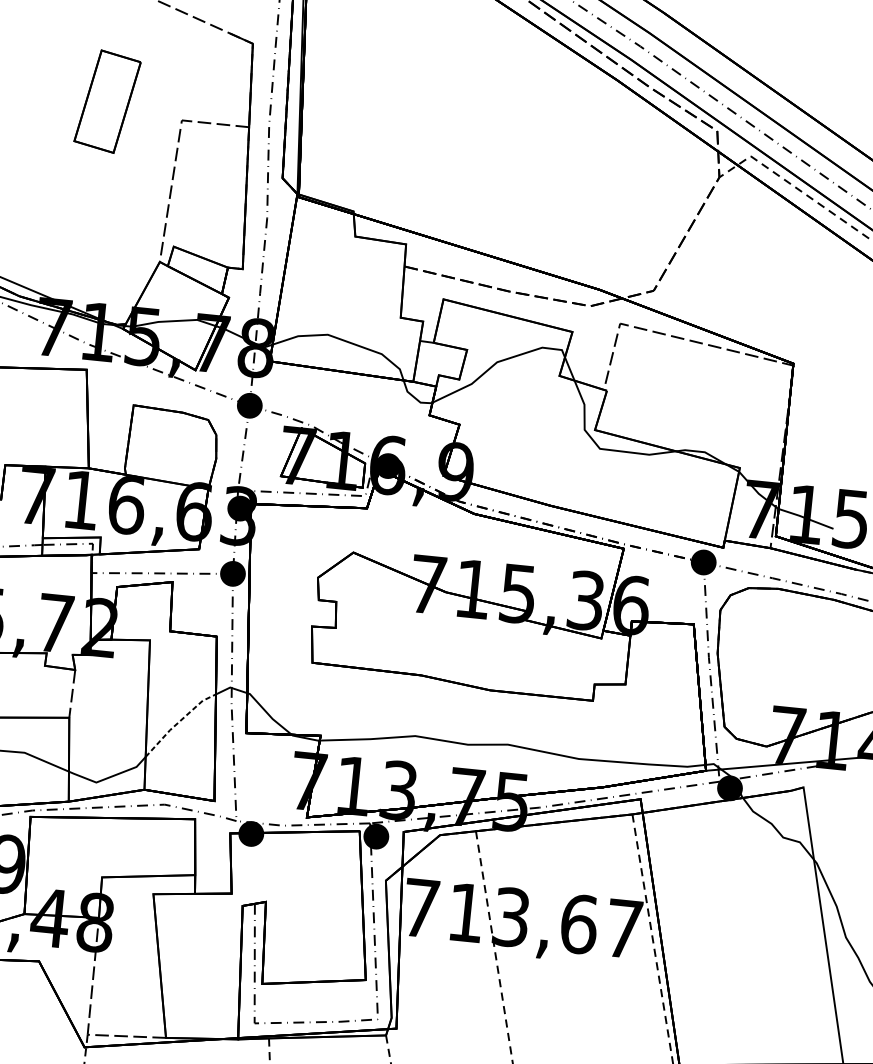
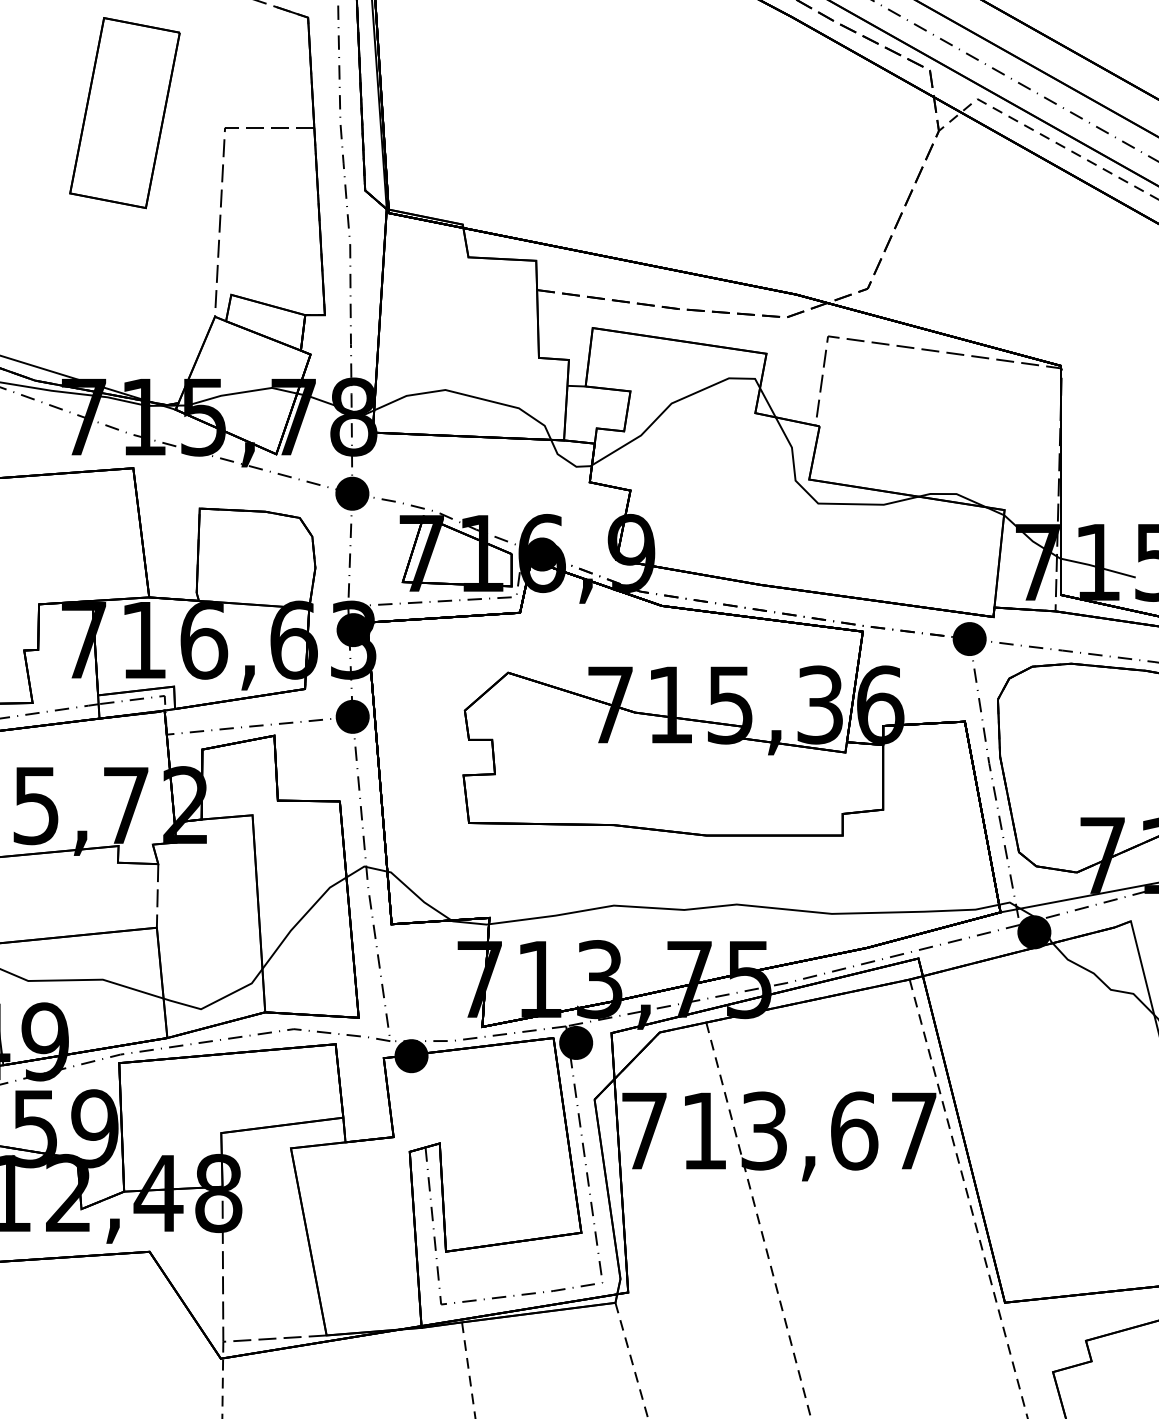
part: (107, 101) -> (124, 113), size x1.43
line: (178, 722) -> (301, 919), dashed -> solid

